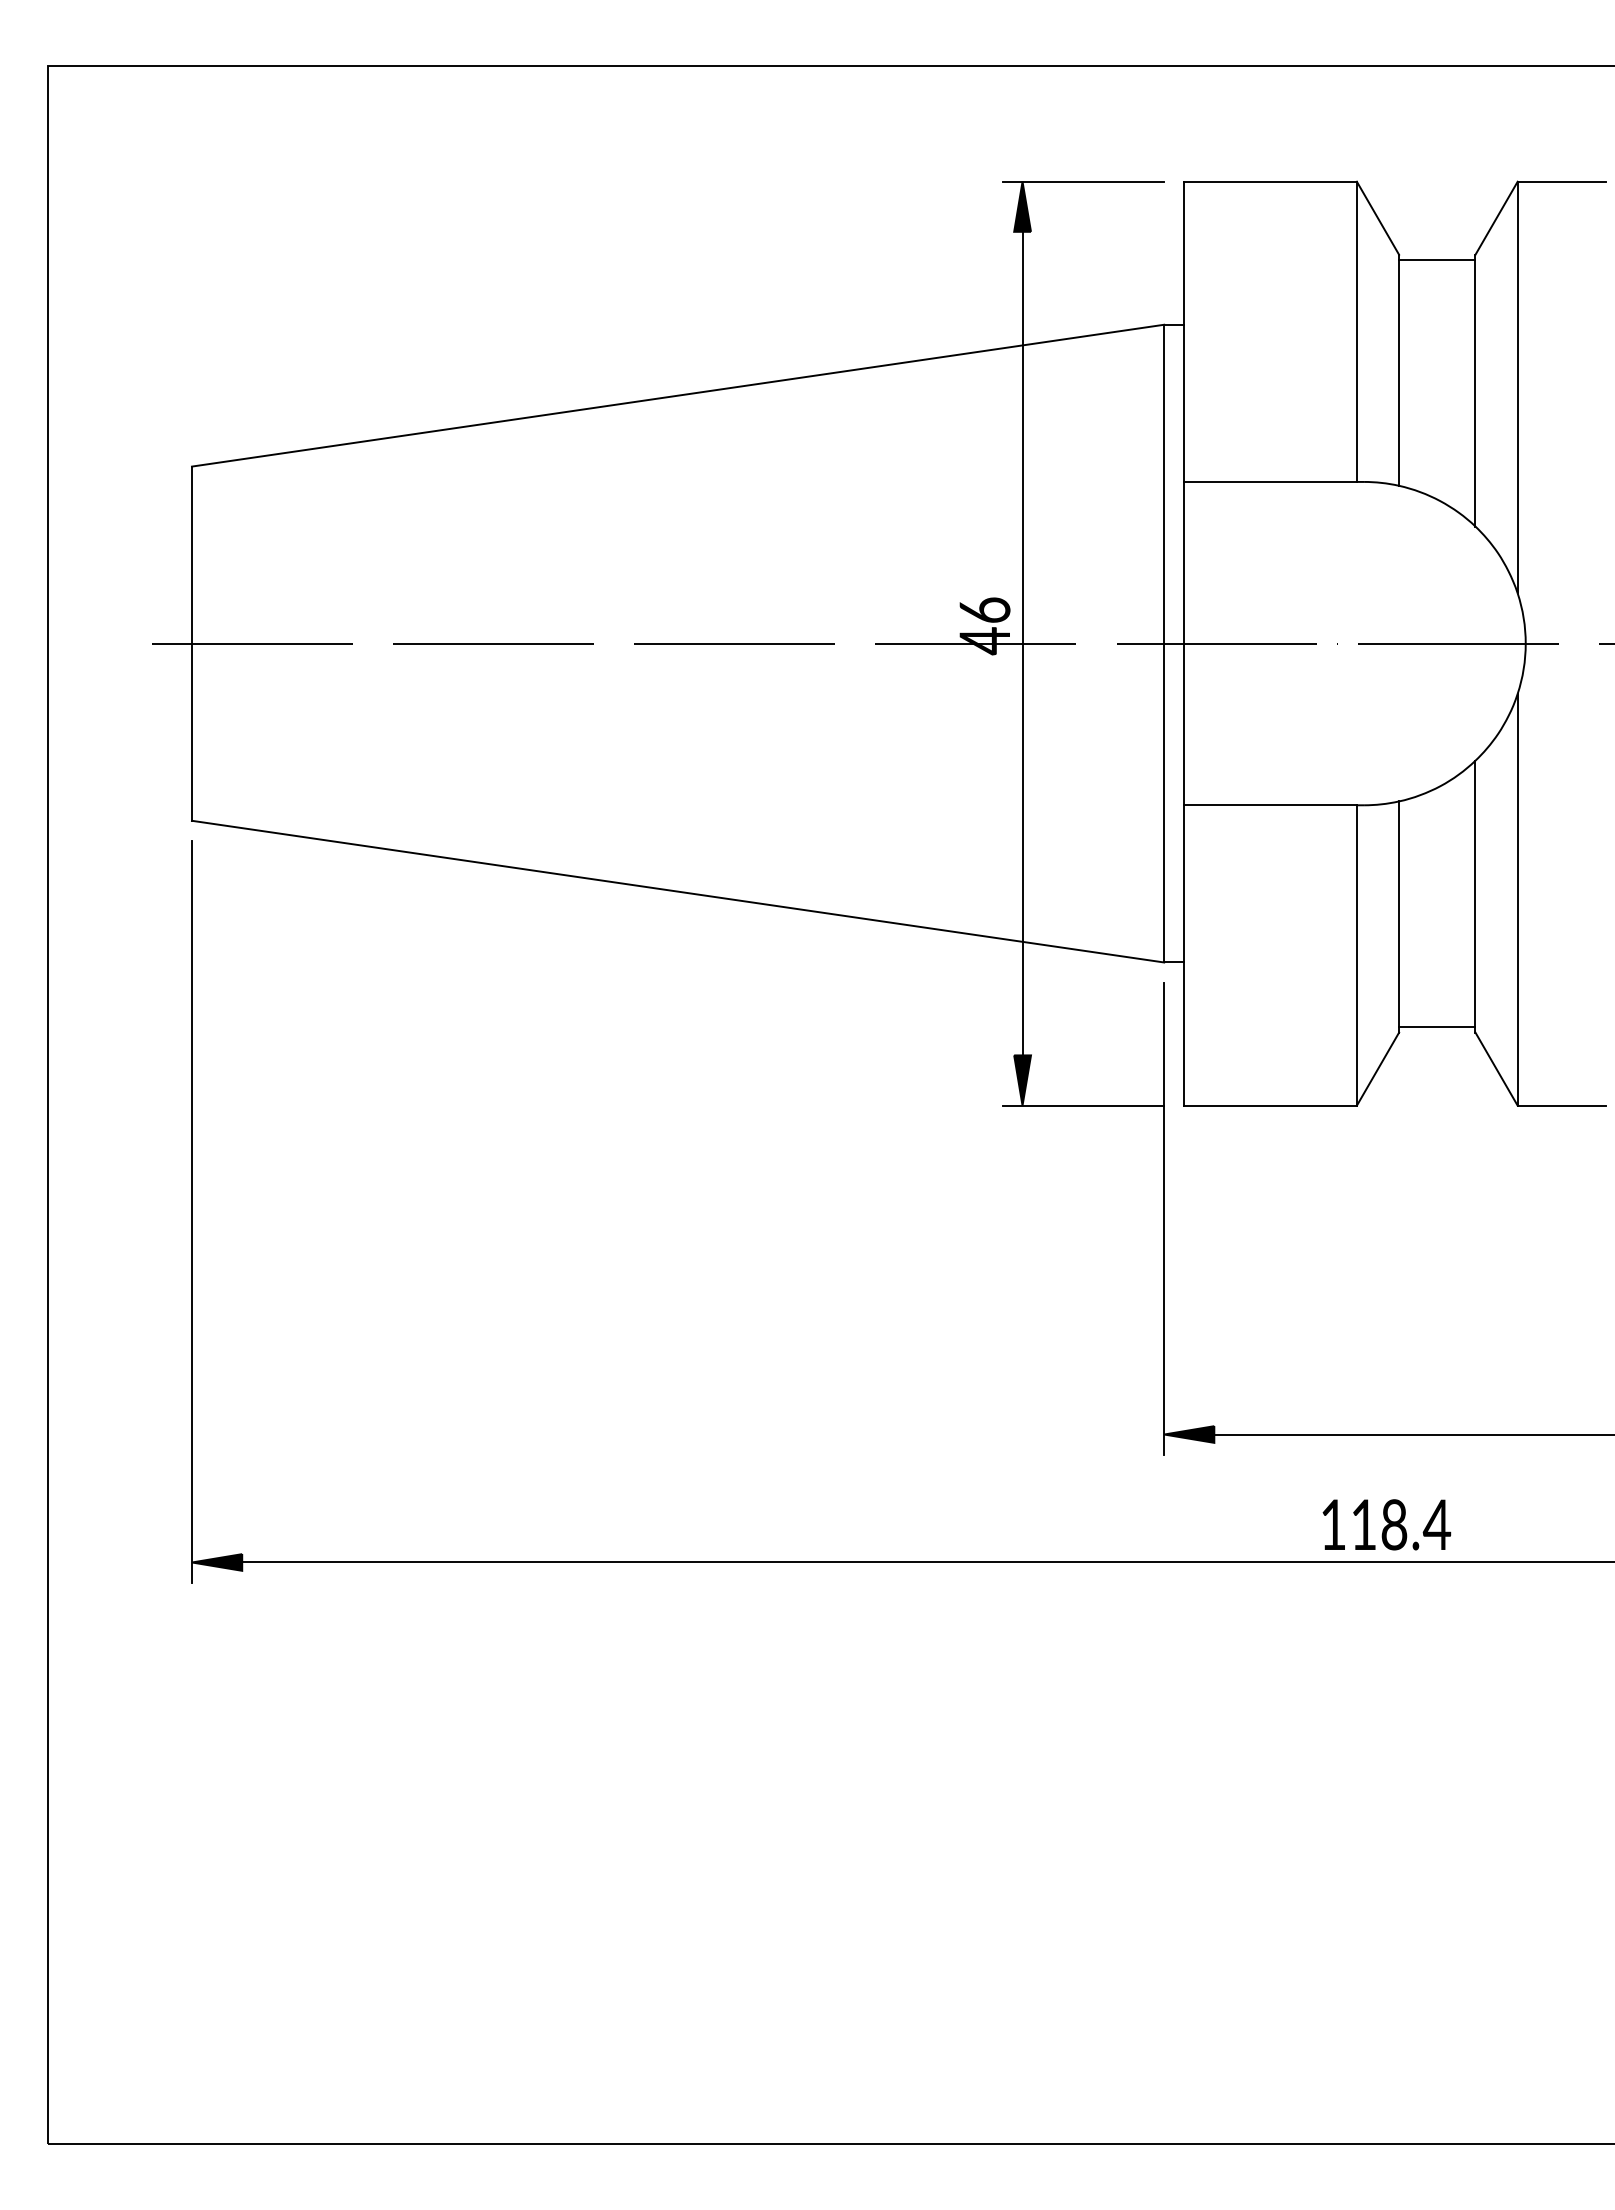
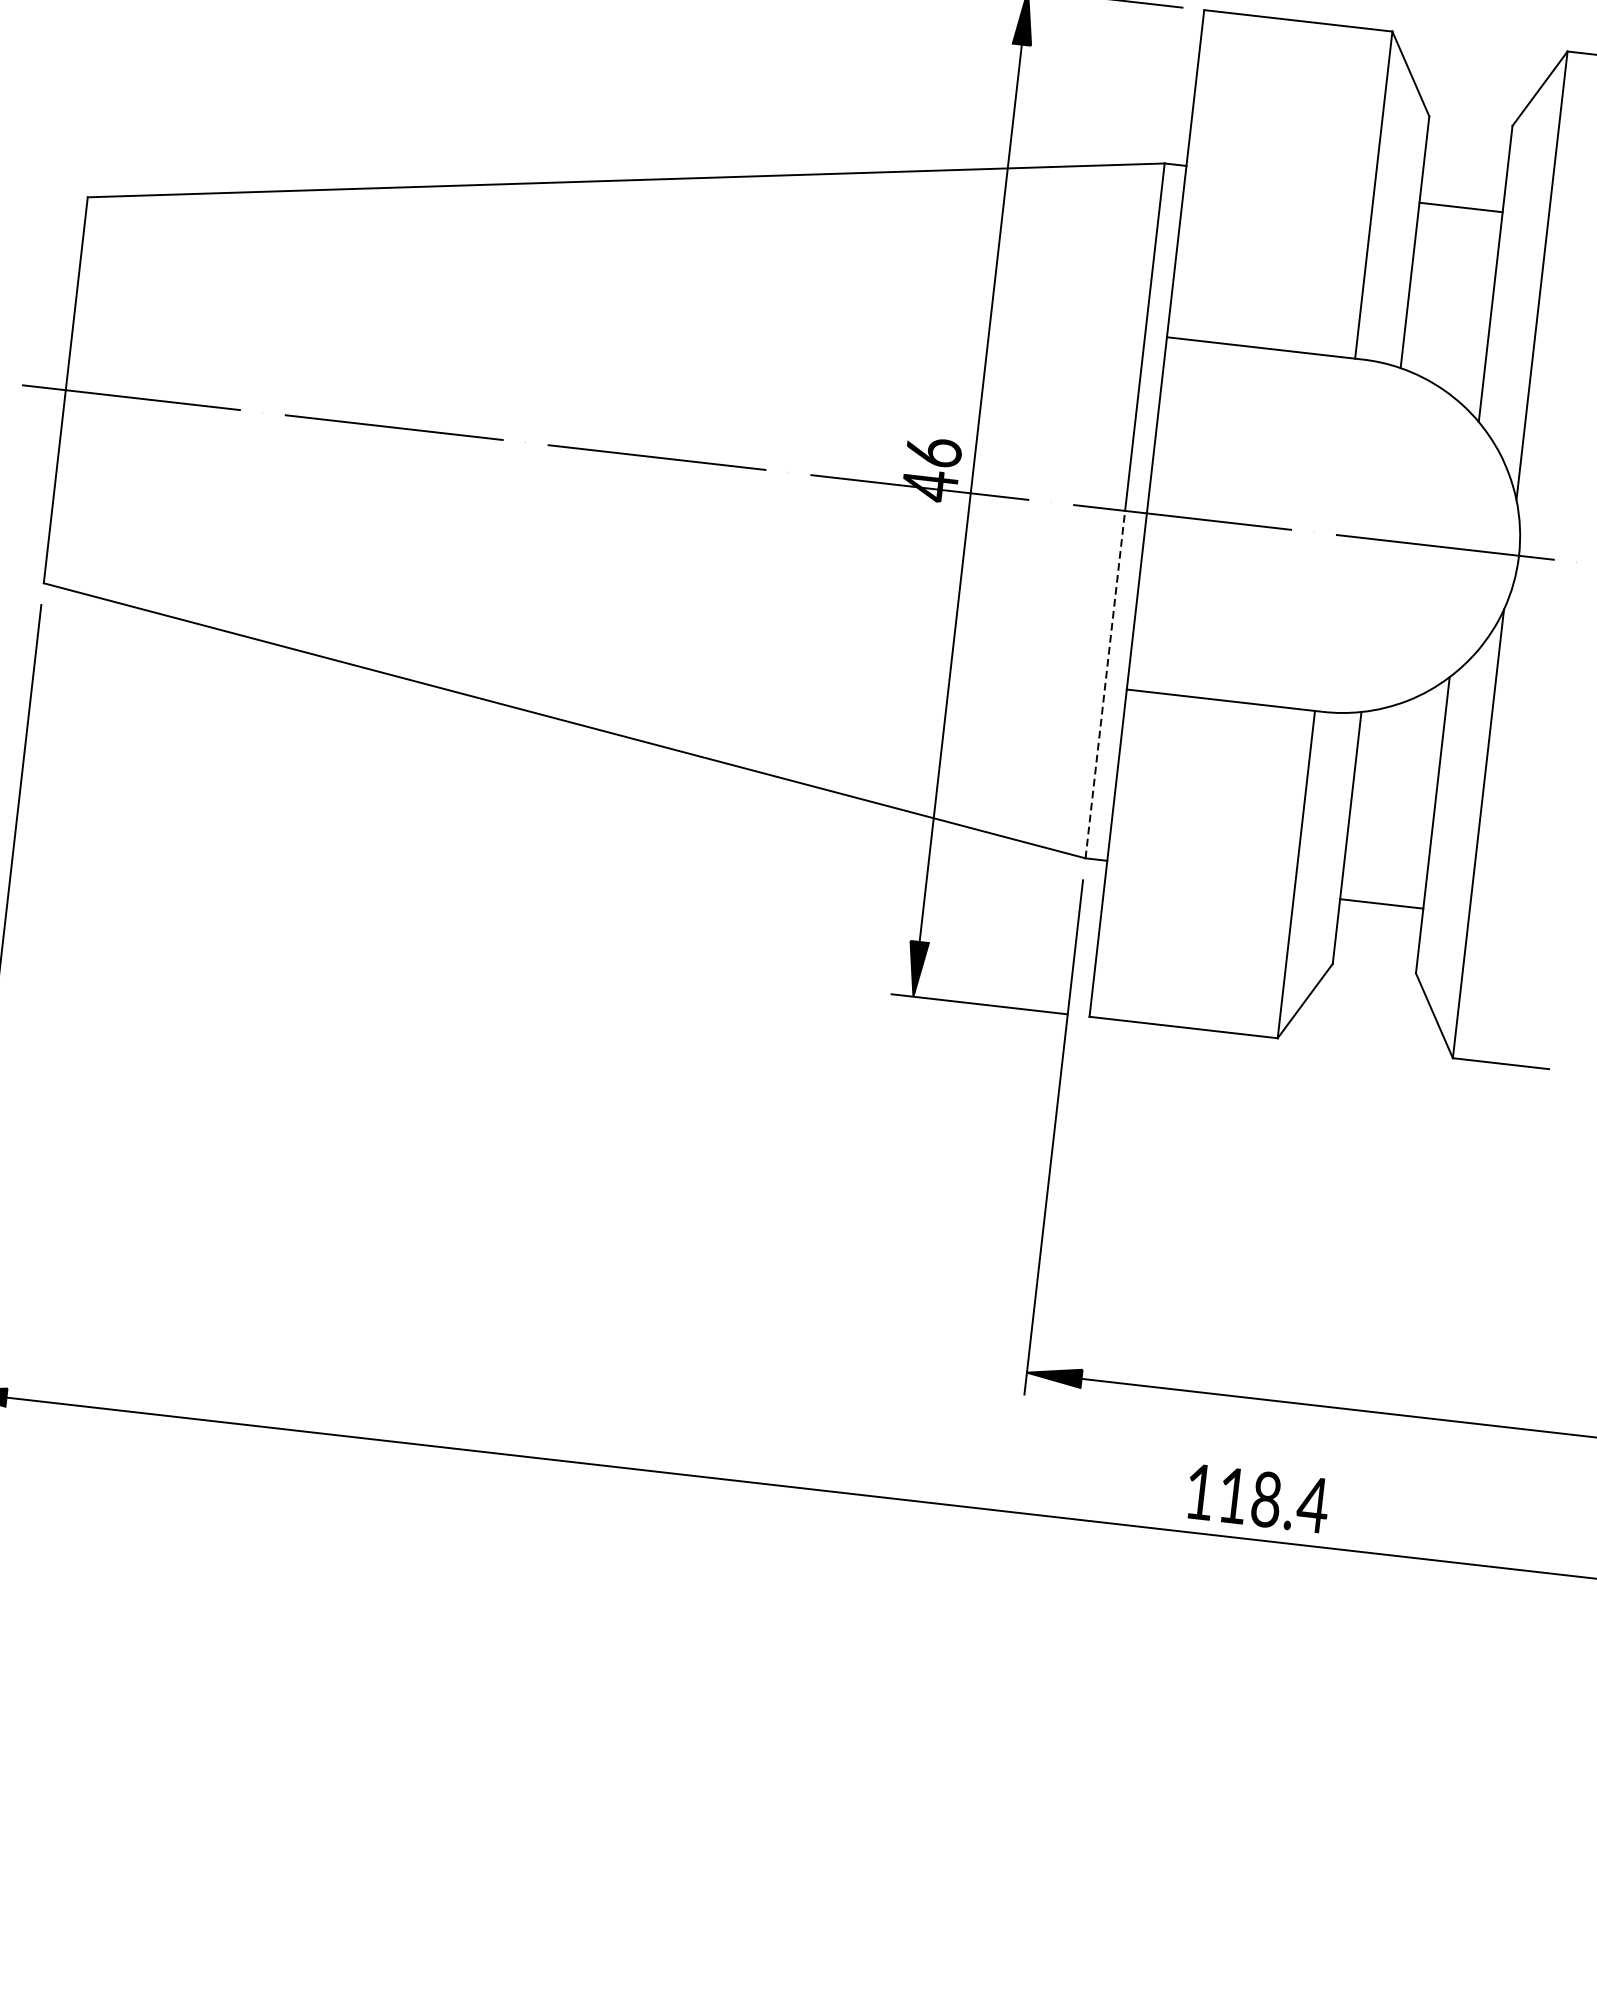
line: (1437, 260) -> (1461, 208), moved
line: (1164, 802) -> (1105, 684), solid -> dashed
line: (1437, 1027) -> (1381, 904), moved

